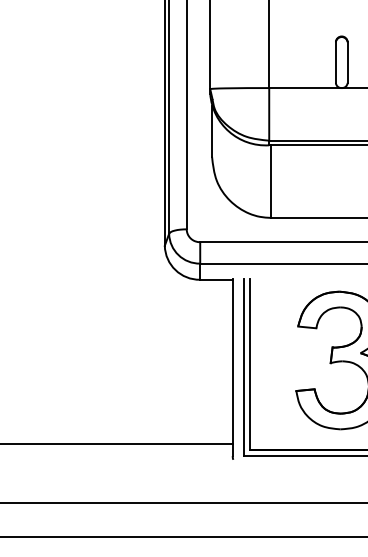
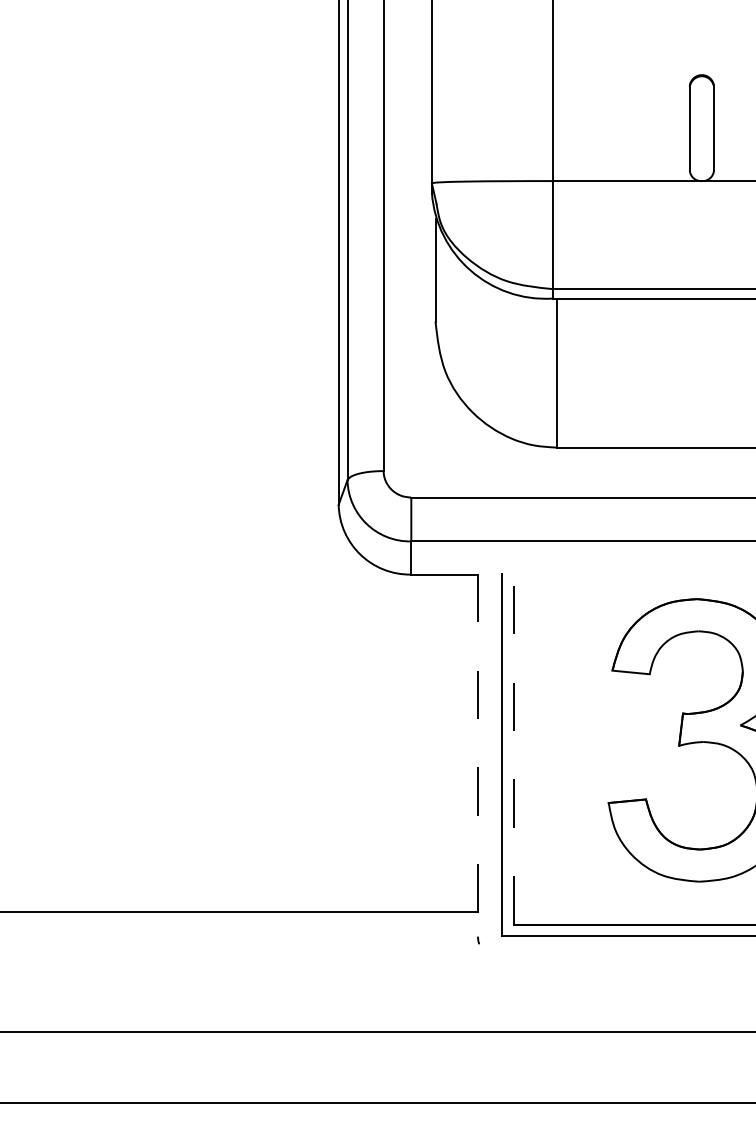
line: (250, 364) -> (514, 748), solid -> dashed
line: (232, 368) -> (477, 756), solid -> dashed

